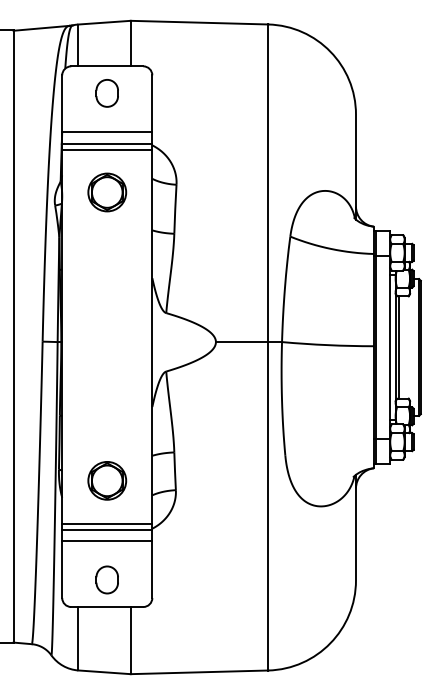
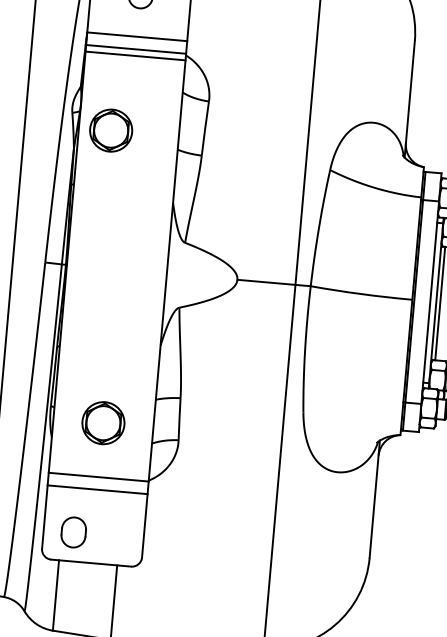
part: (107, 192) -> (111, 130), moved
line: (107, 523) -> (99, 470), removed
part: (106, 579) -> (72, 531), moved

